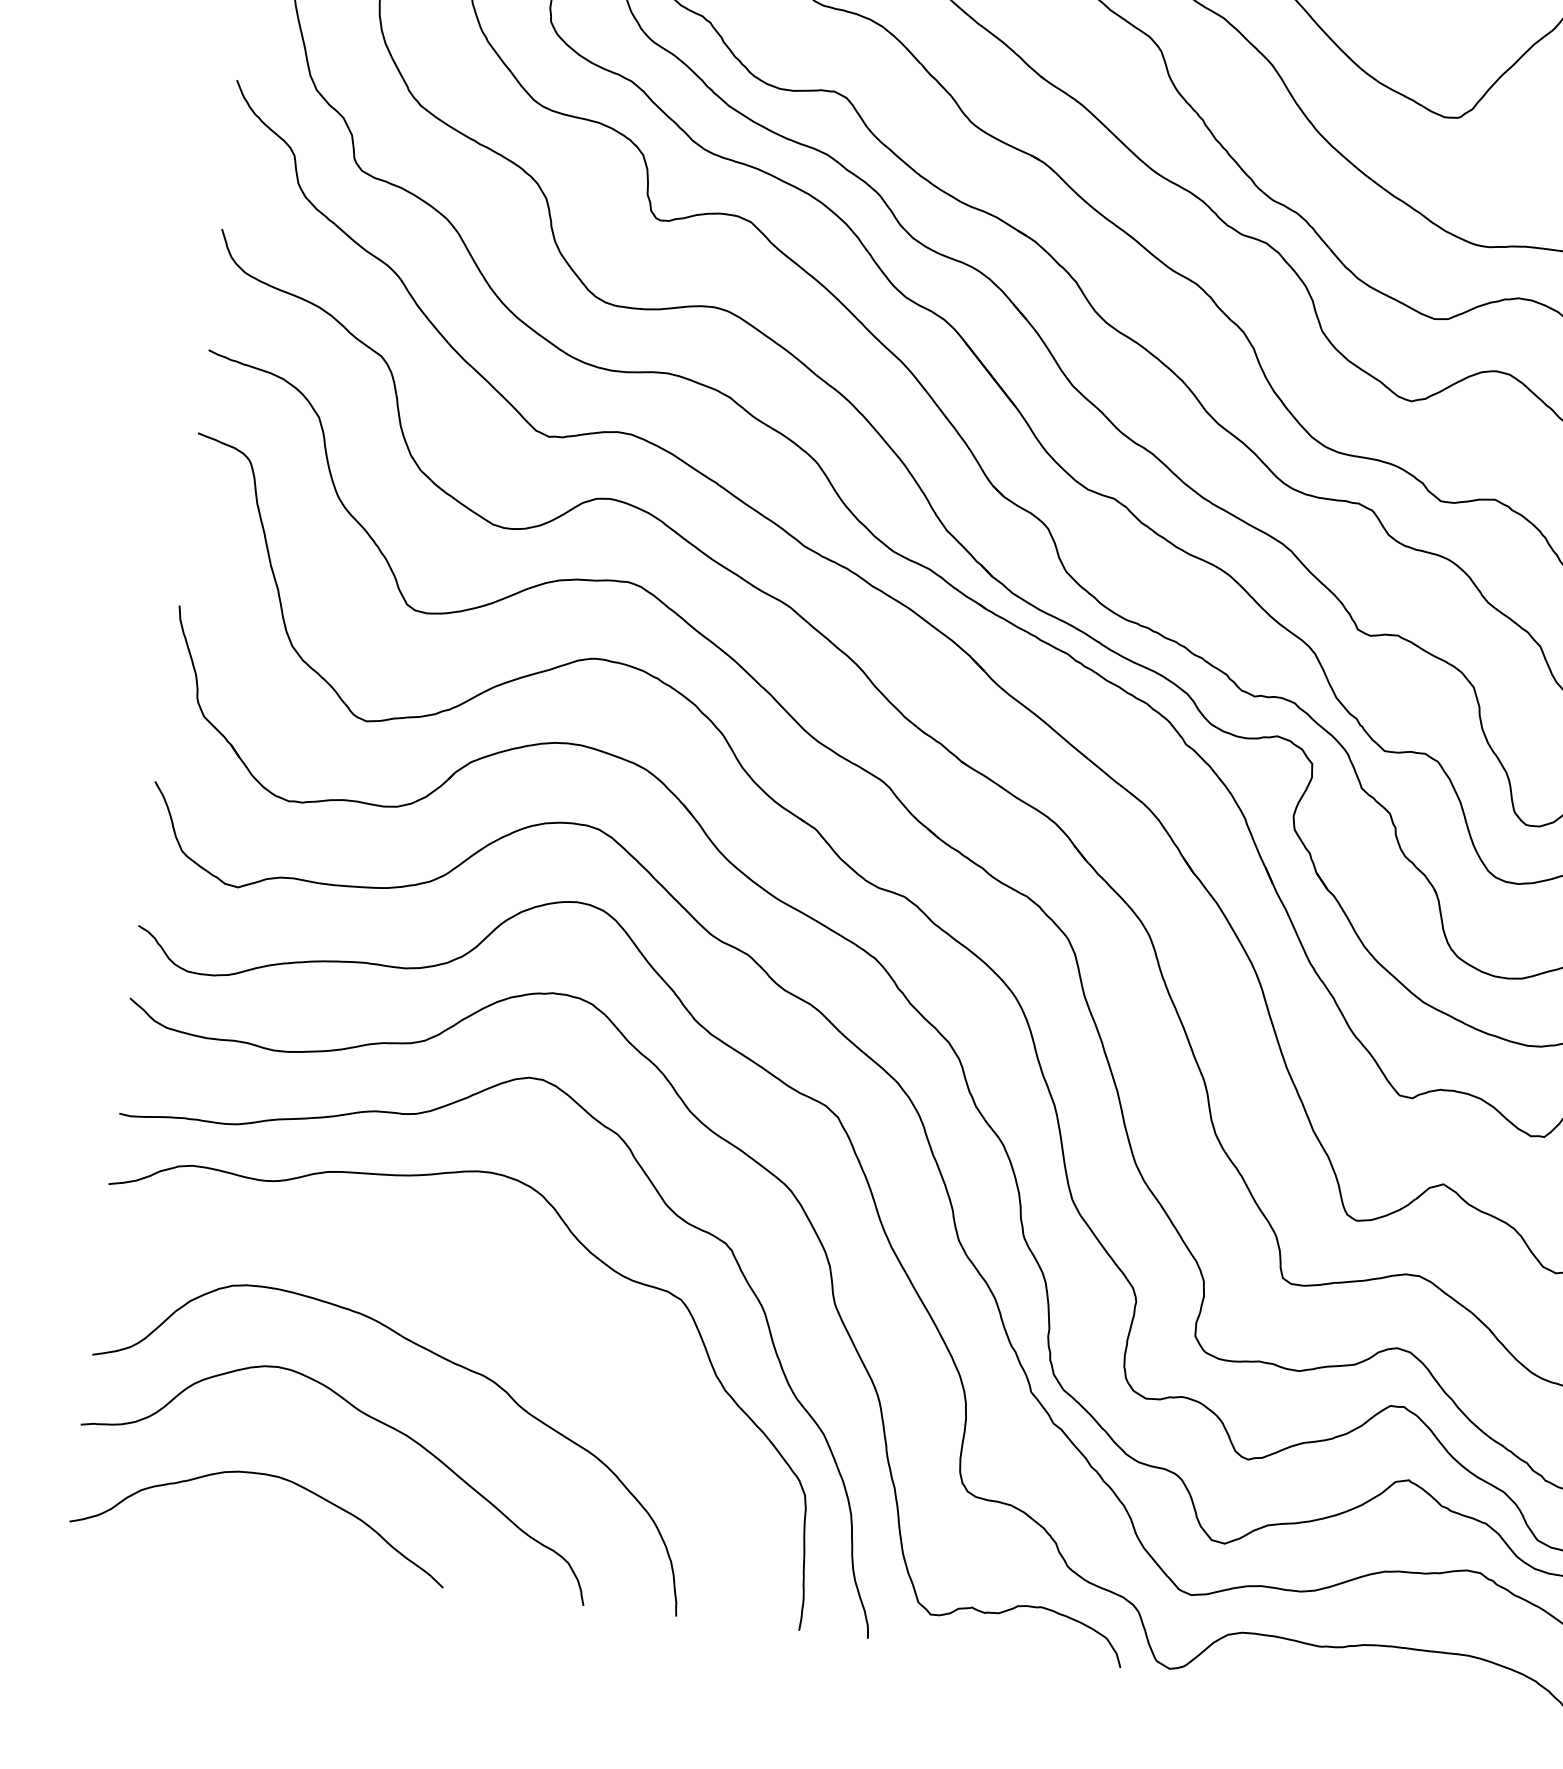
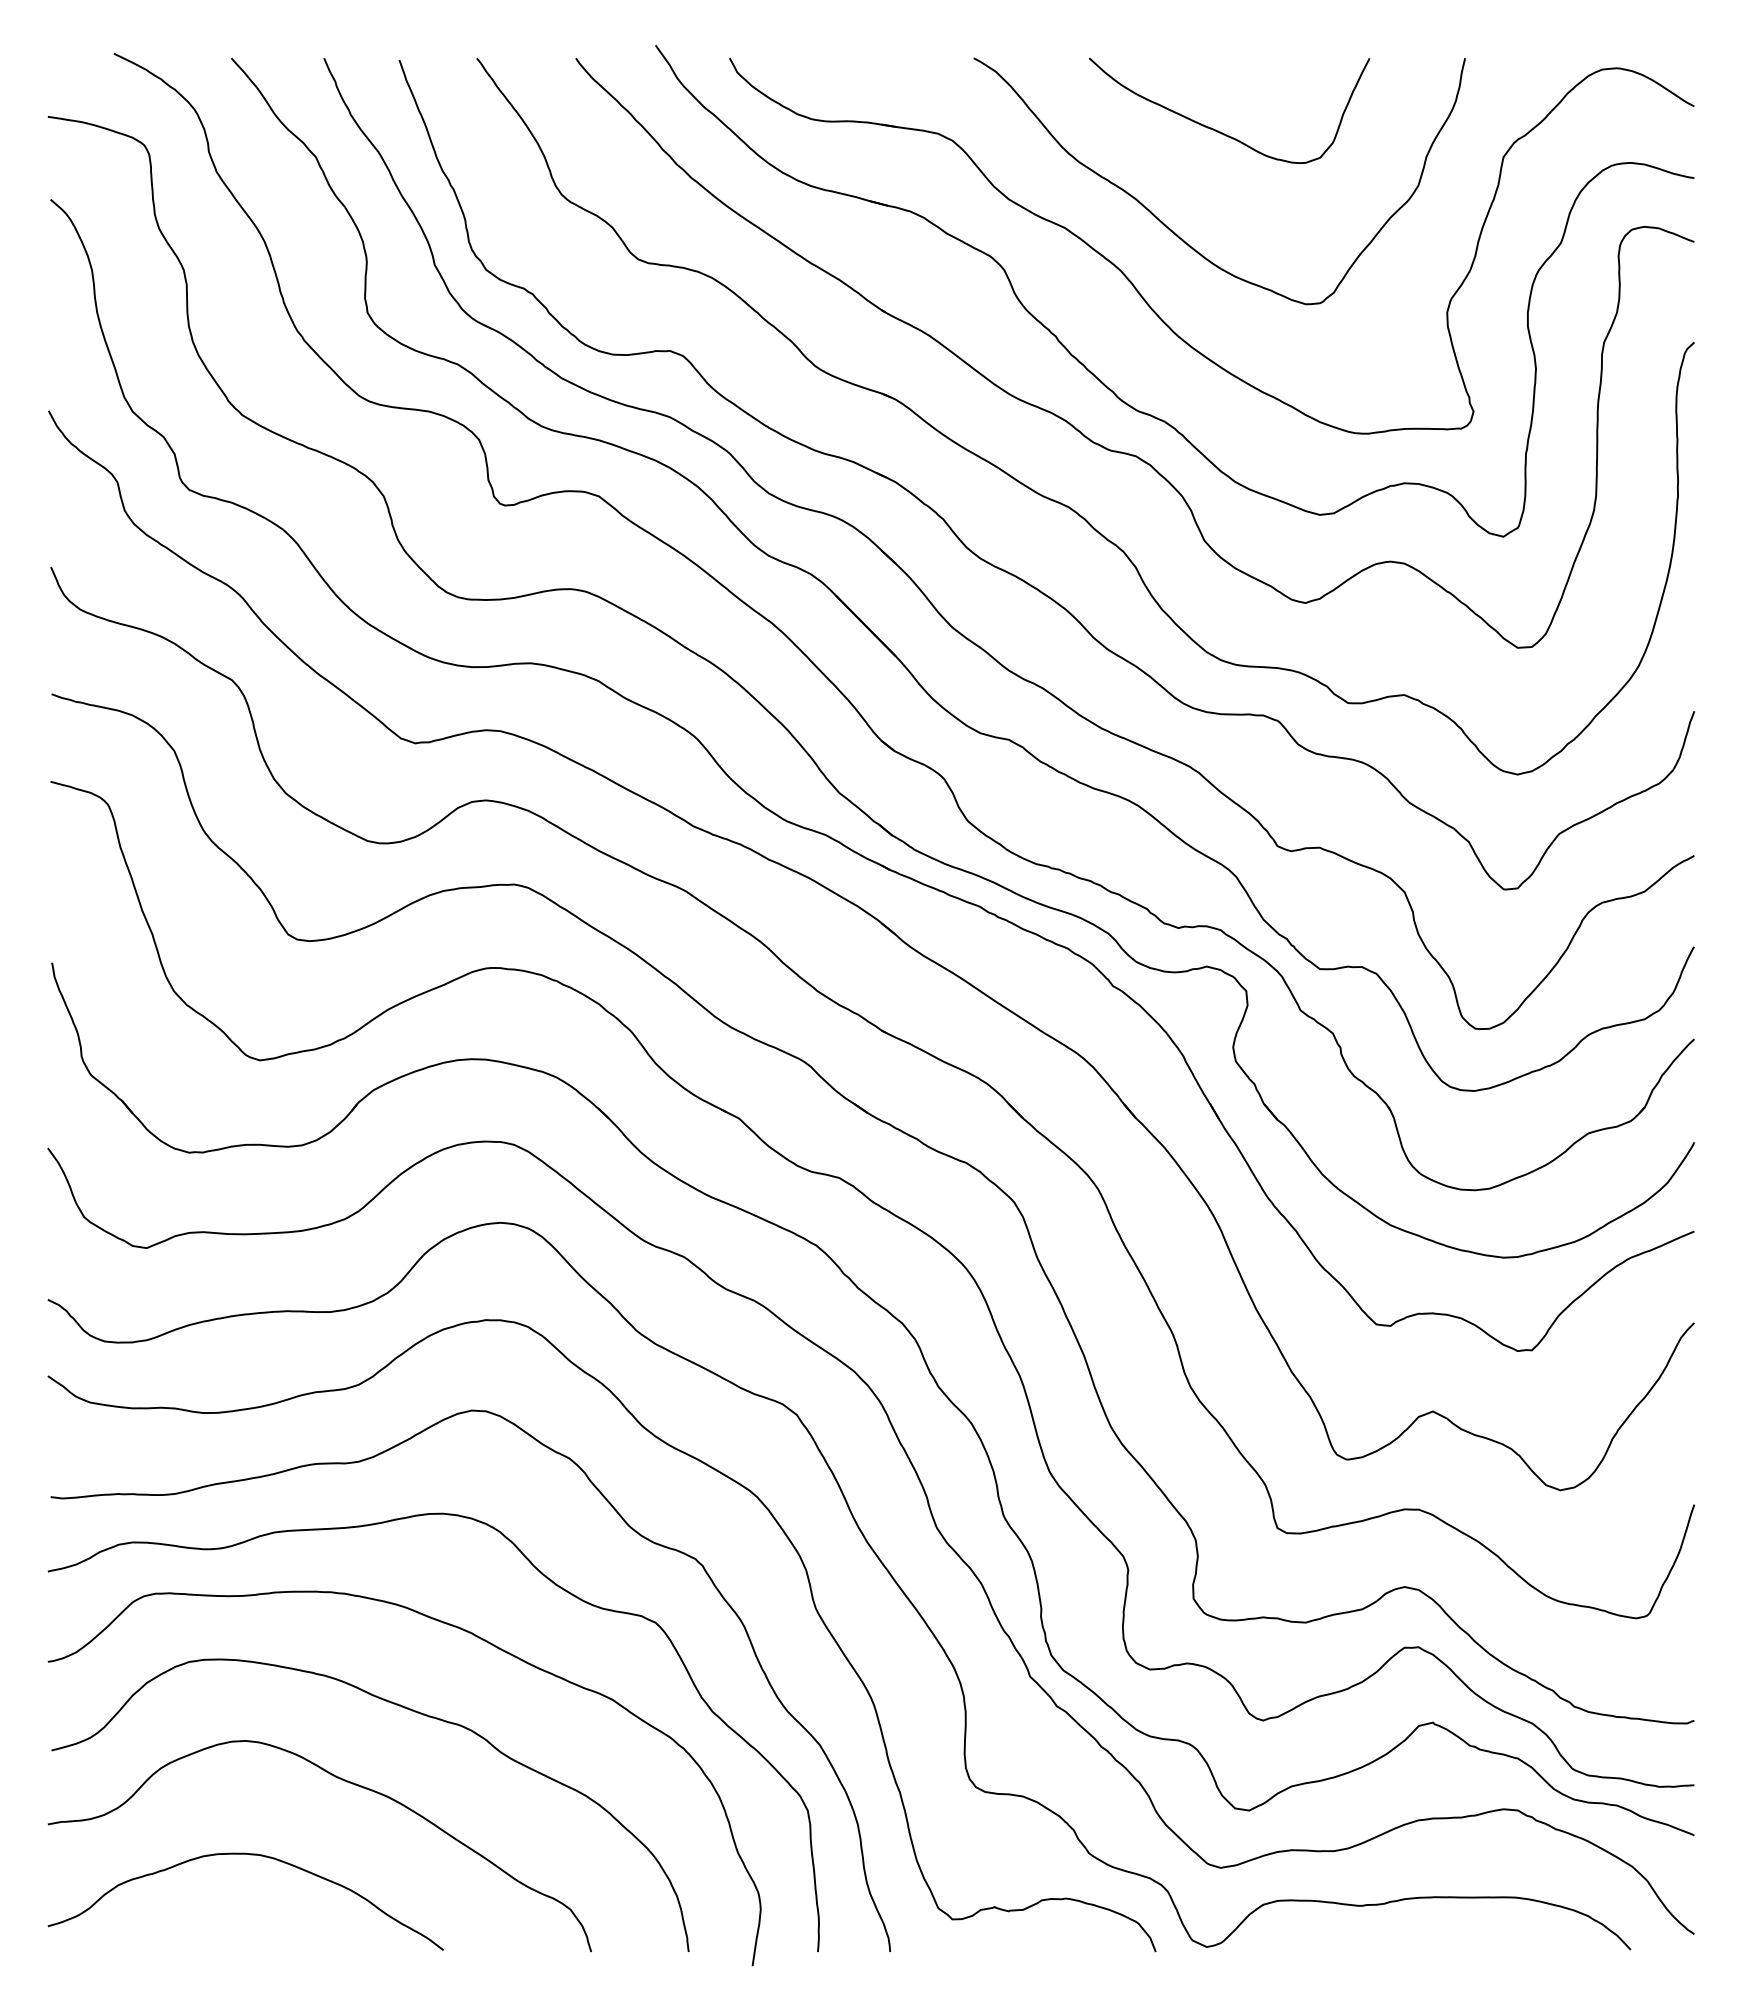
curve: (508, 1294) -> (476, 1637), added

